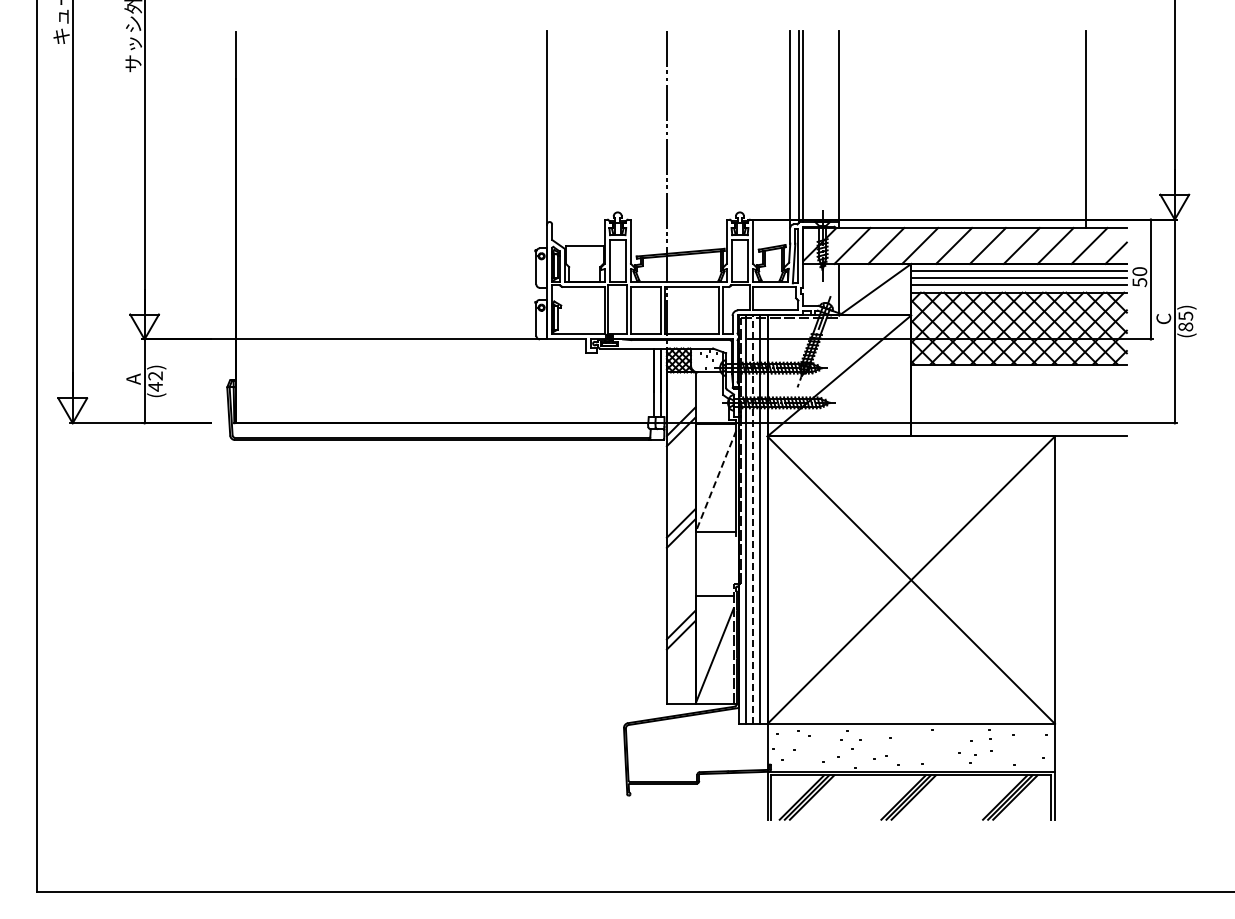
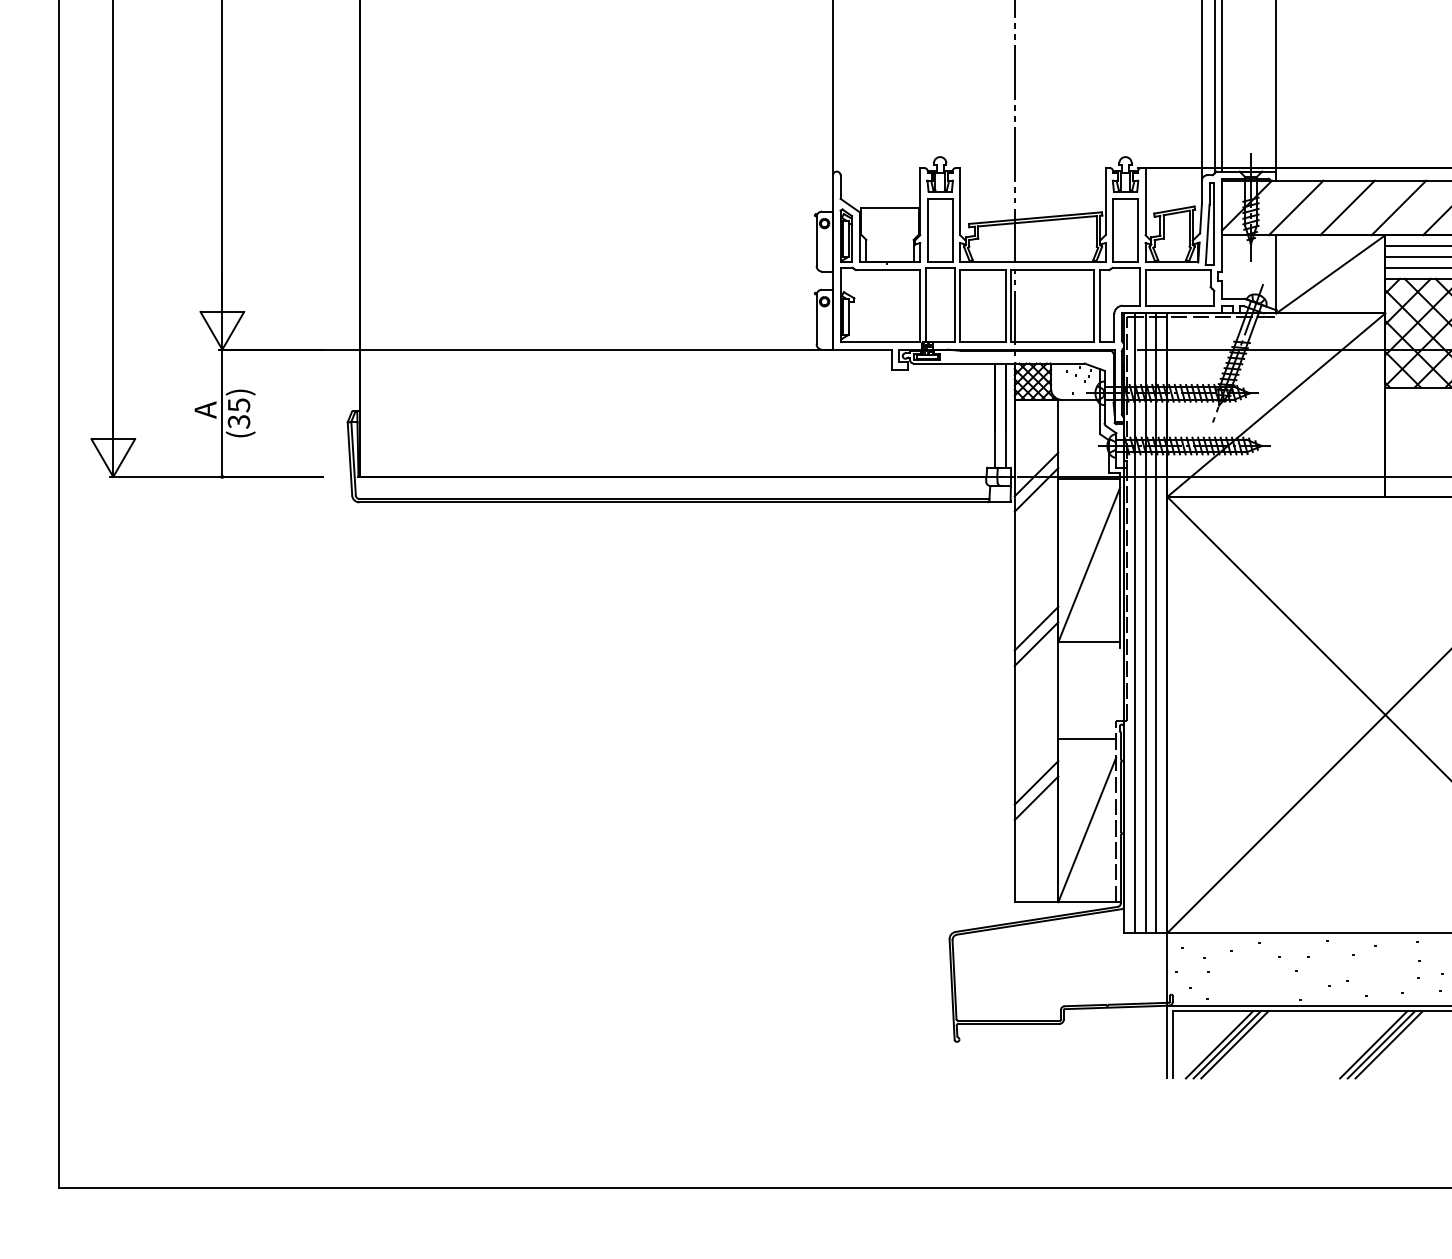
text: (155, 381) -> (238, 413), (42) -> (35)
line: (716, 481) -> (1089, 565), dashed -> solid
line: (753, 519) -> (1146, 622), dashed -> solid

